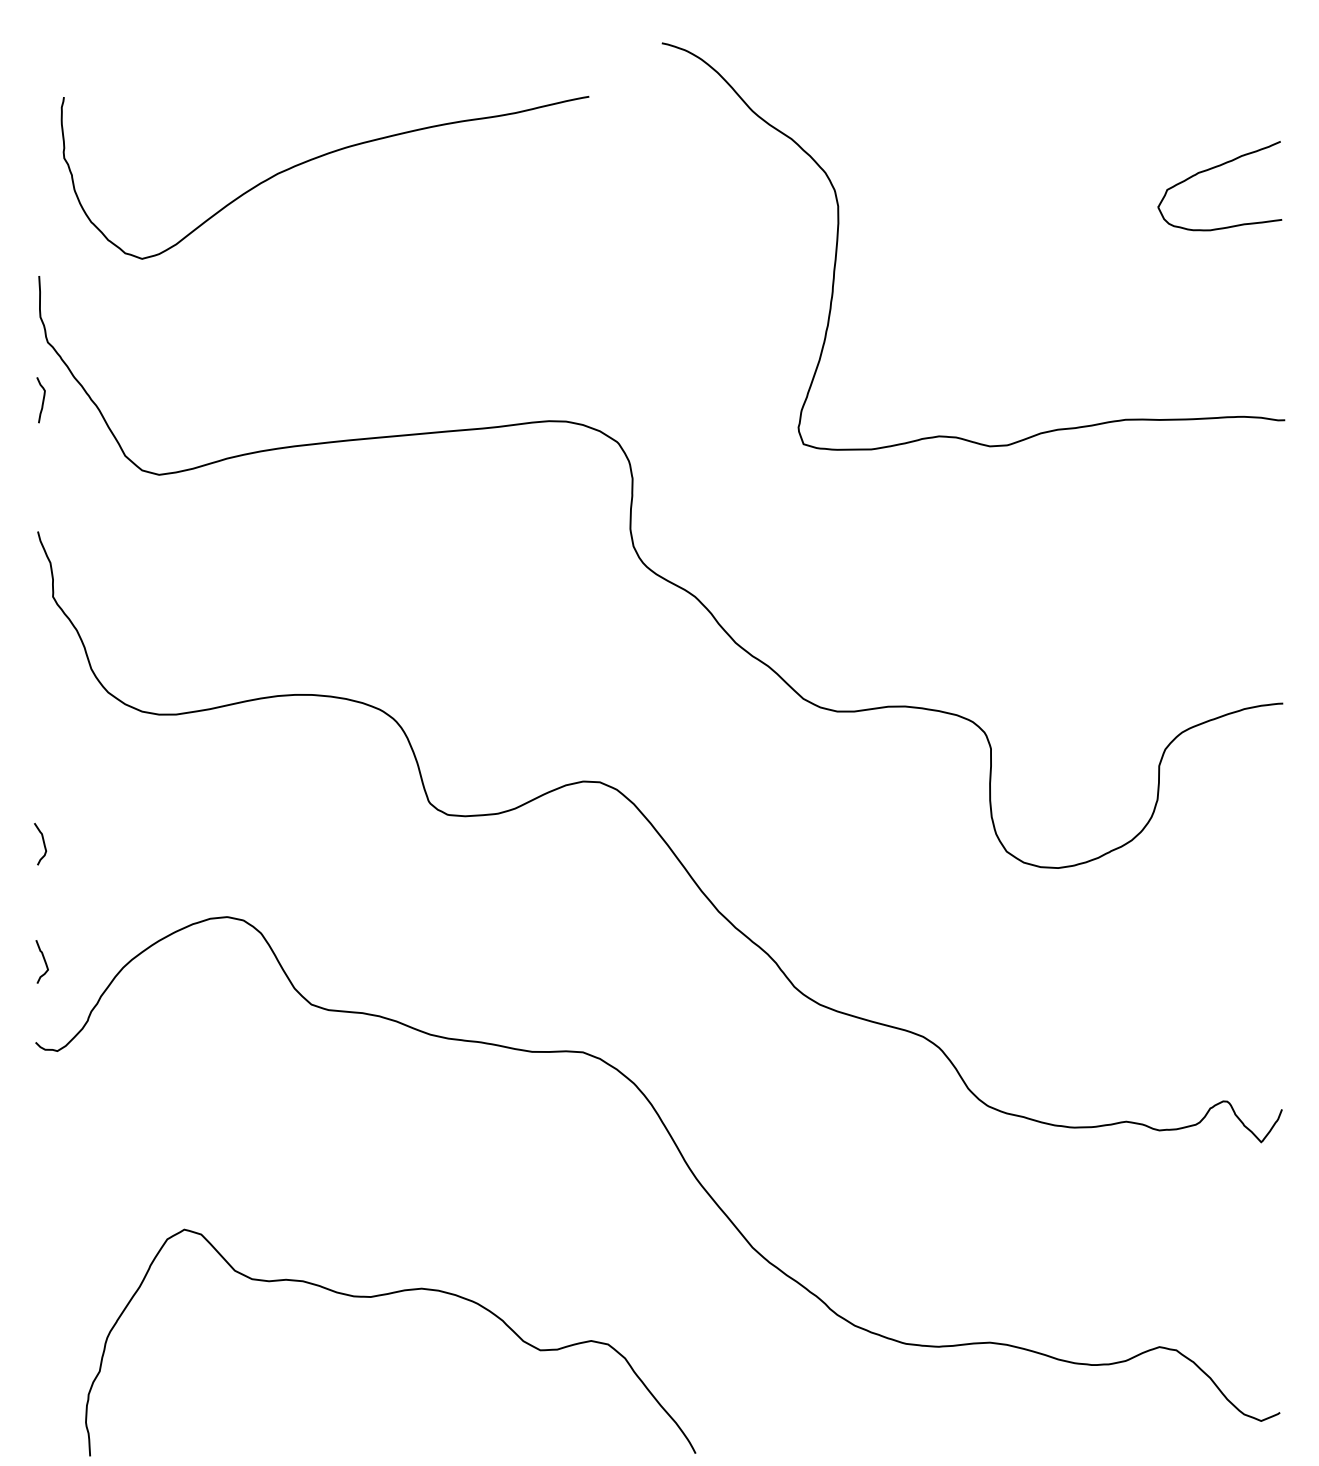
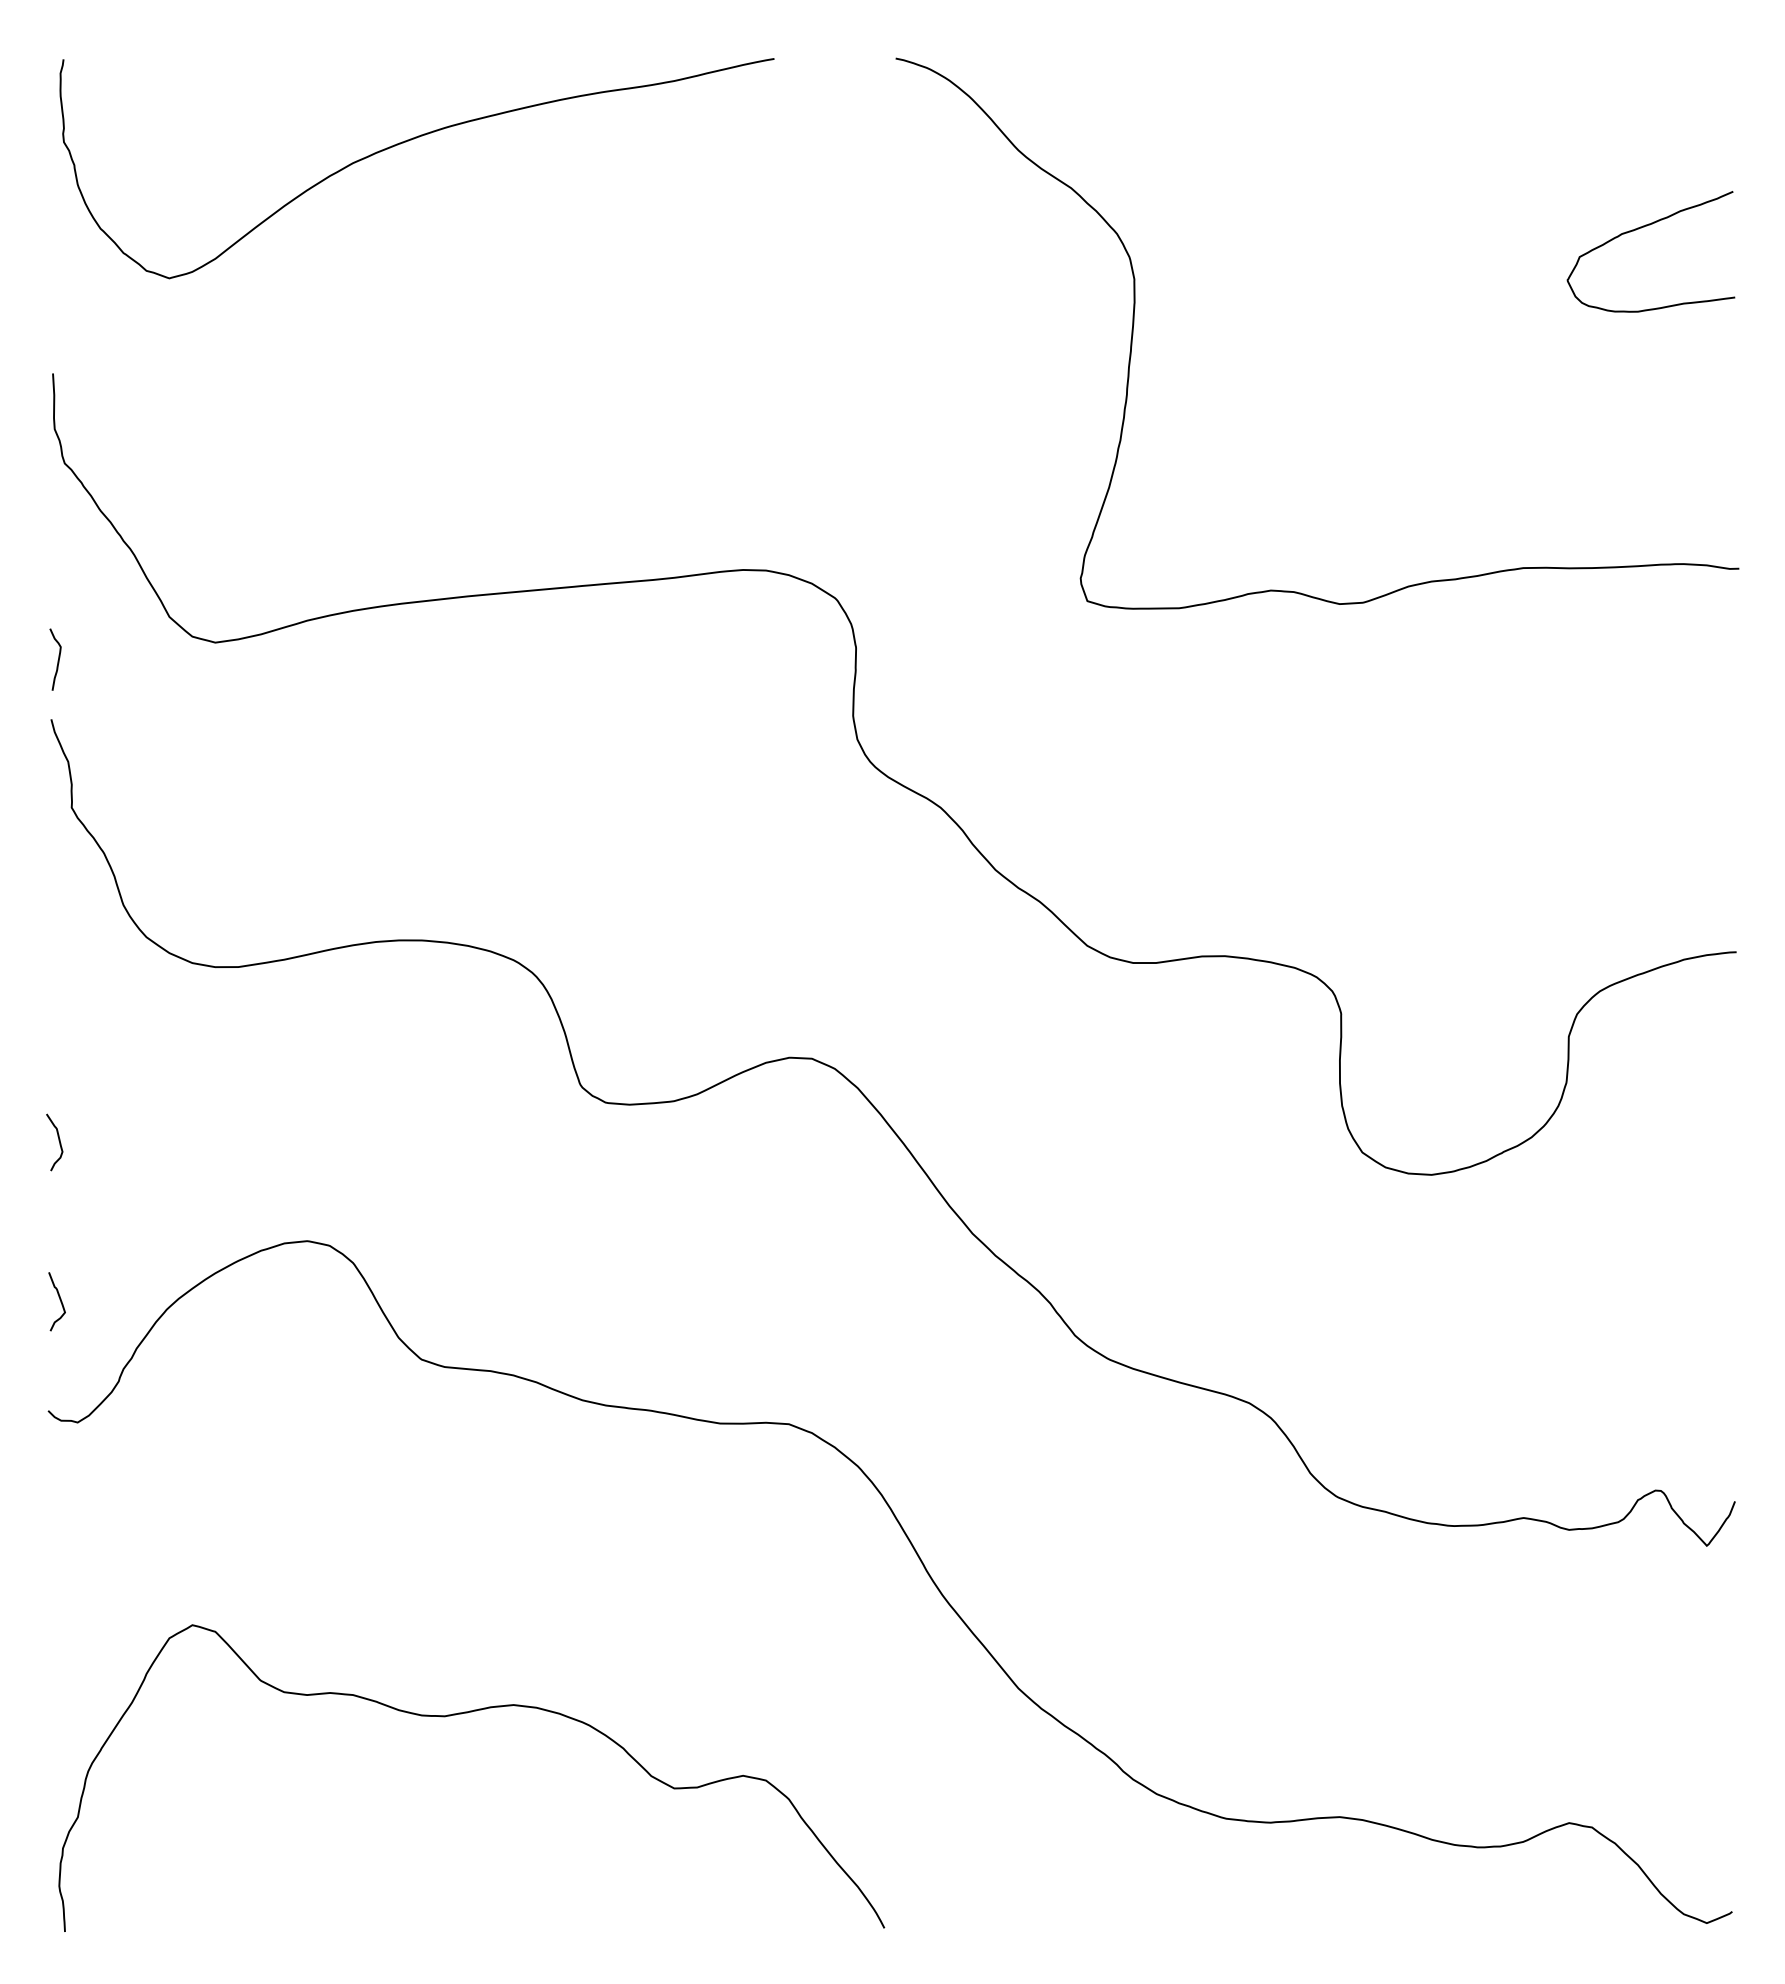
curve: (317, 158) -> (406, 142), moved
curve: (42, 400) -> (57, 660), moved
curve: (383, 1295) -> (461, 1714), moved

